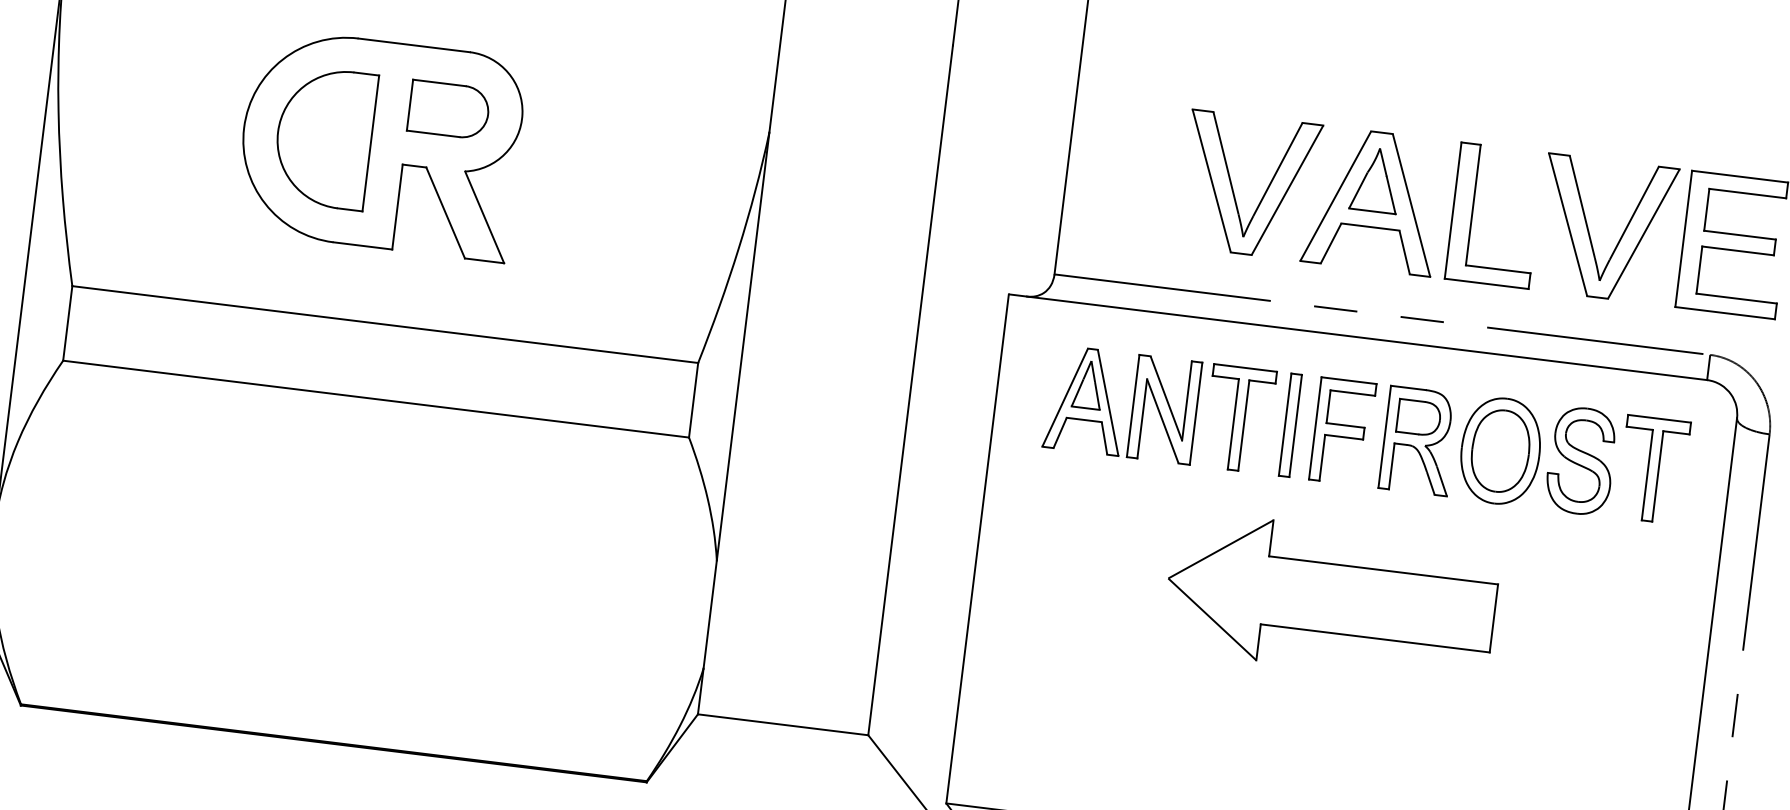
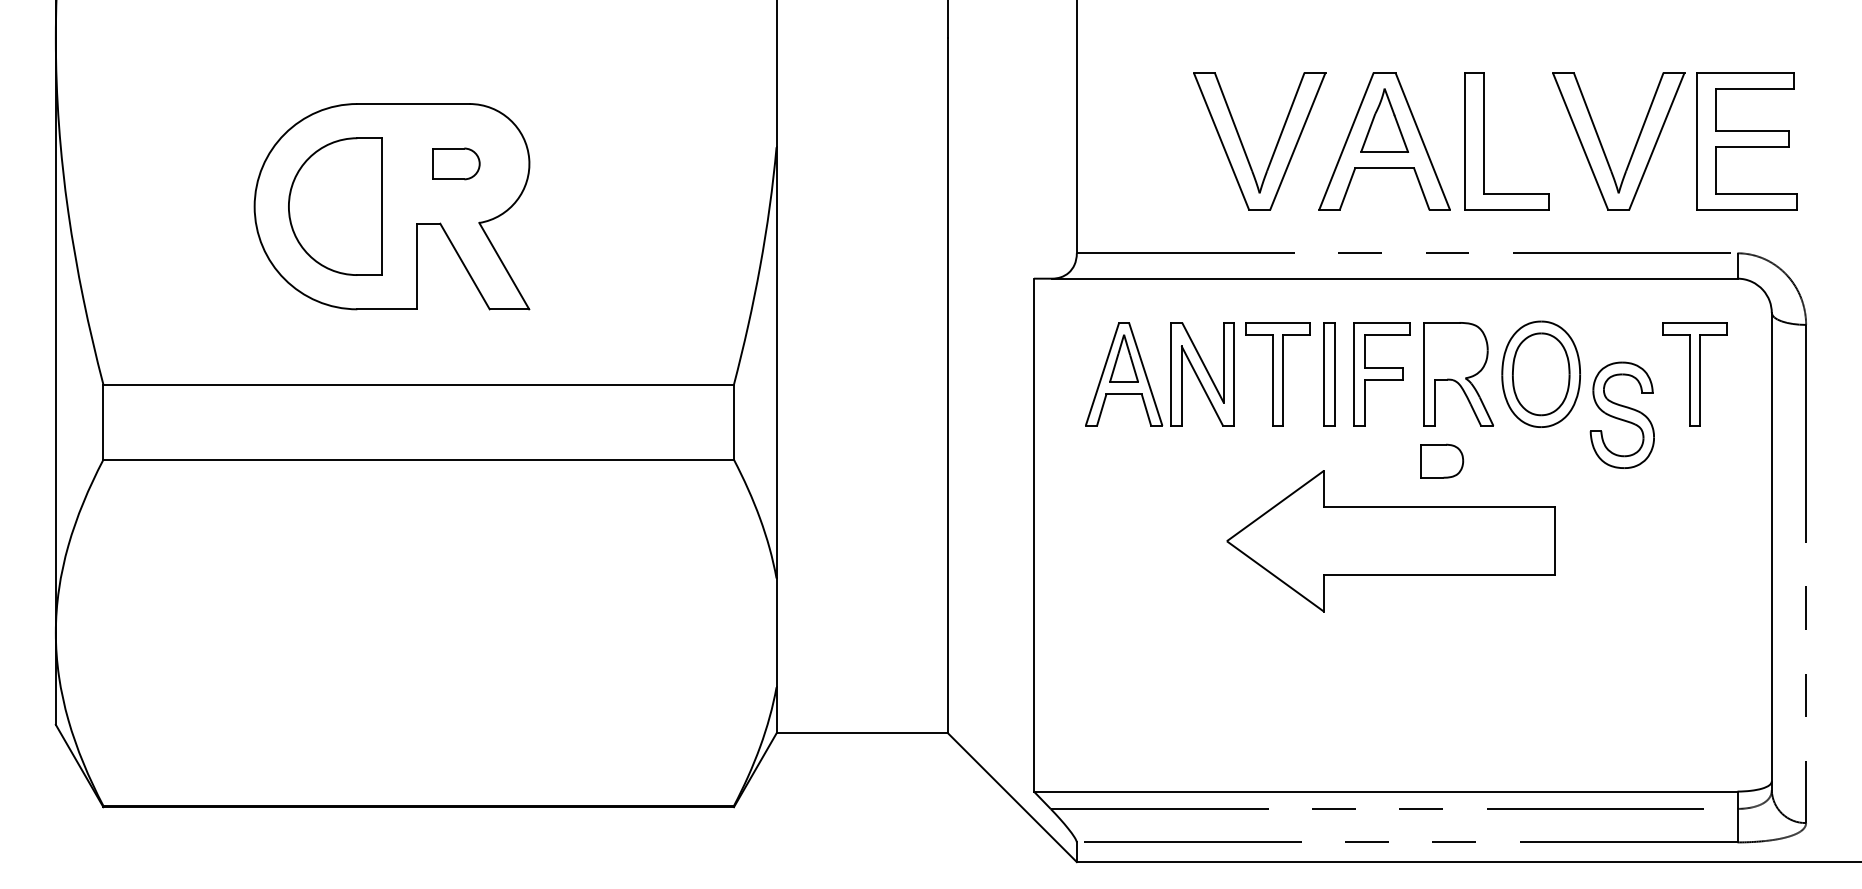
part: (449, 109) -> (456, 163), size x0.6
part: (1419, 417) -> (1442, 460), moved
part: (1580, 460) -> (1621, 414), moved

